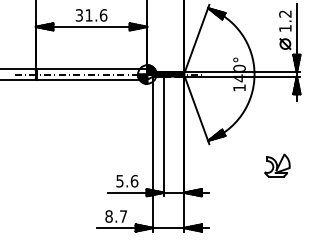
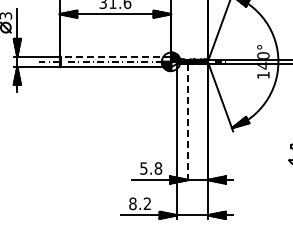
line: (91, 69) -> (115, 56), solid -> dashed
line: (164, 136) -> (188, 123), solid -> dashed
text: (134, 181) -> (158, 168), 5.6 -> 5.8
text: (123, 216) -> (147, 203), 8.7 -> 8.2

